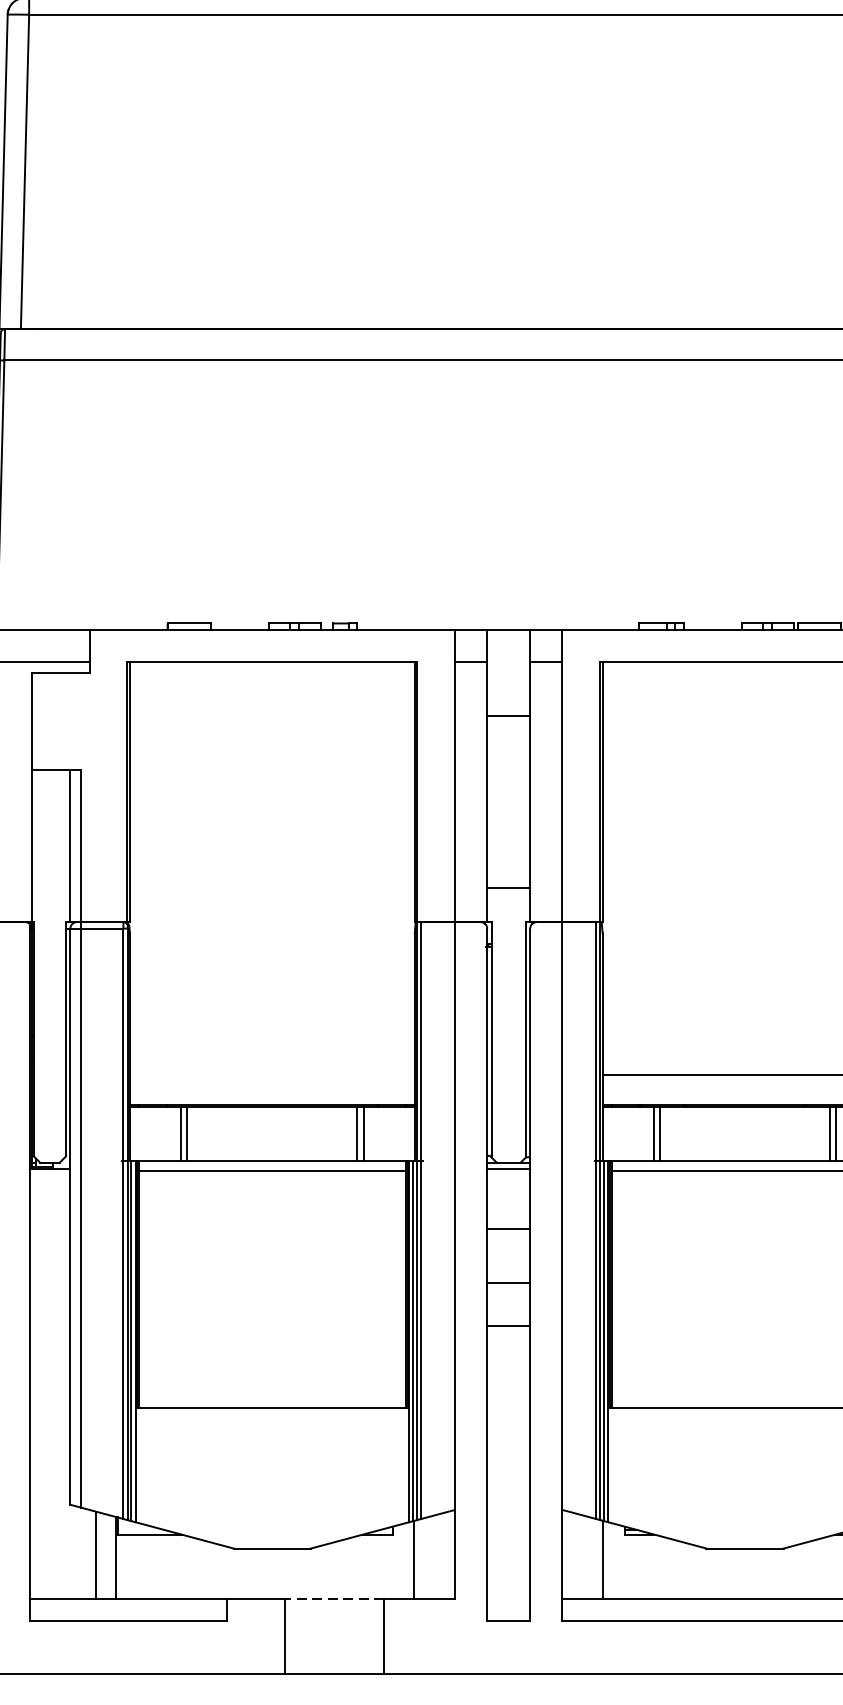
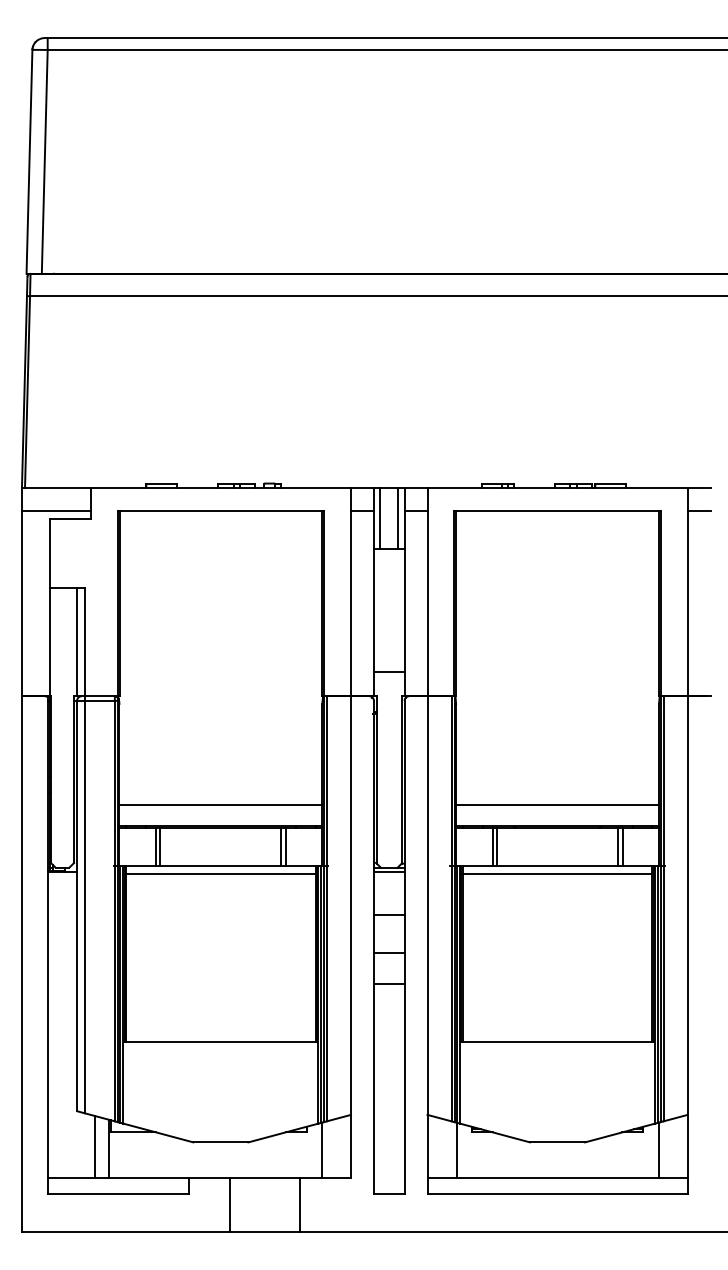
line: (496, 672) -> (380, 518), added
line: (521, 672) -> (398, 518), added
line: (271, 1074) -> (220, 804), added
line: (333, 1599) -> (264, 1178), dashed -> solid

